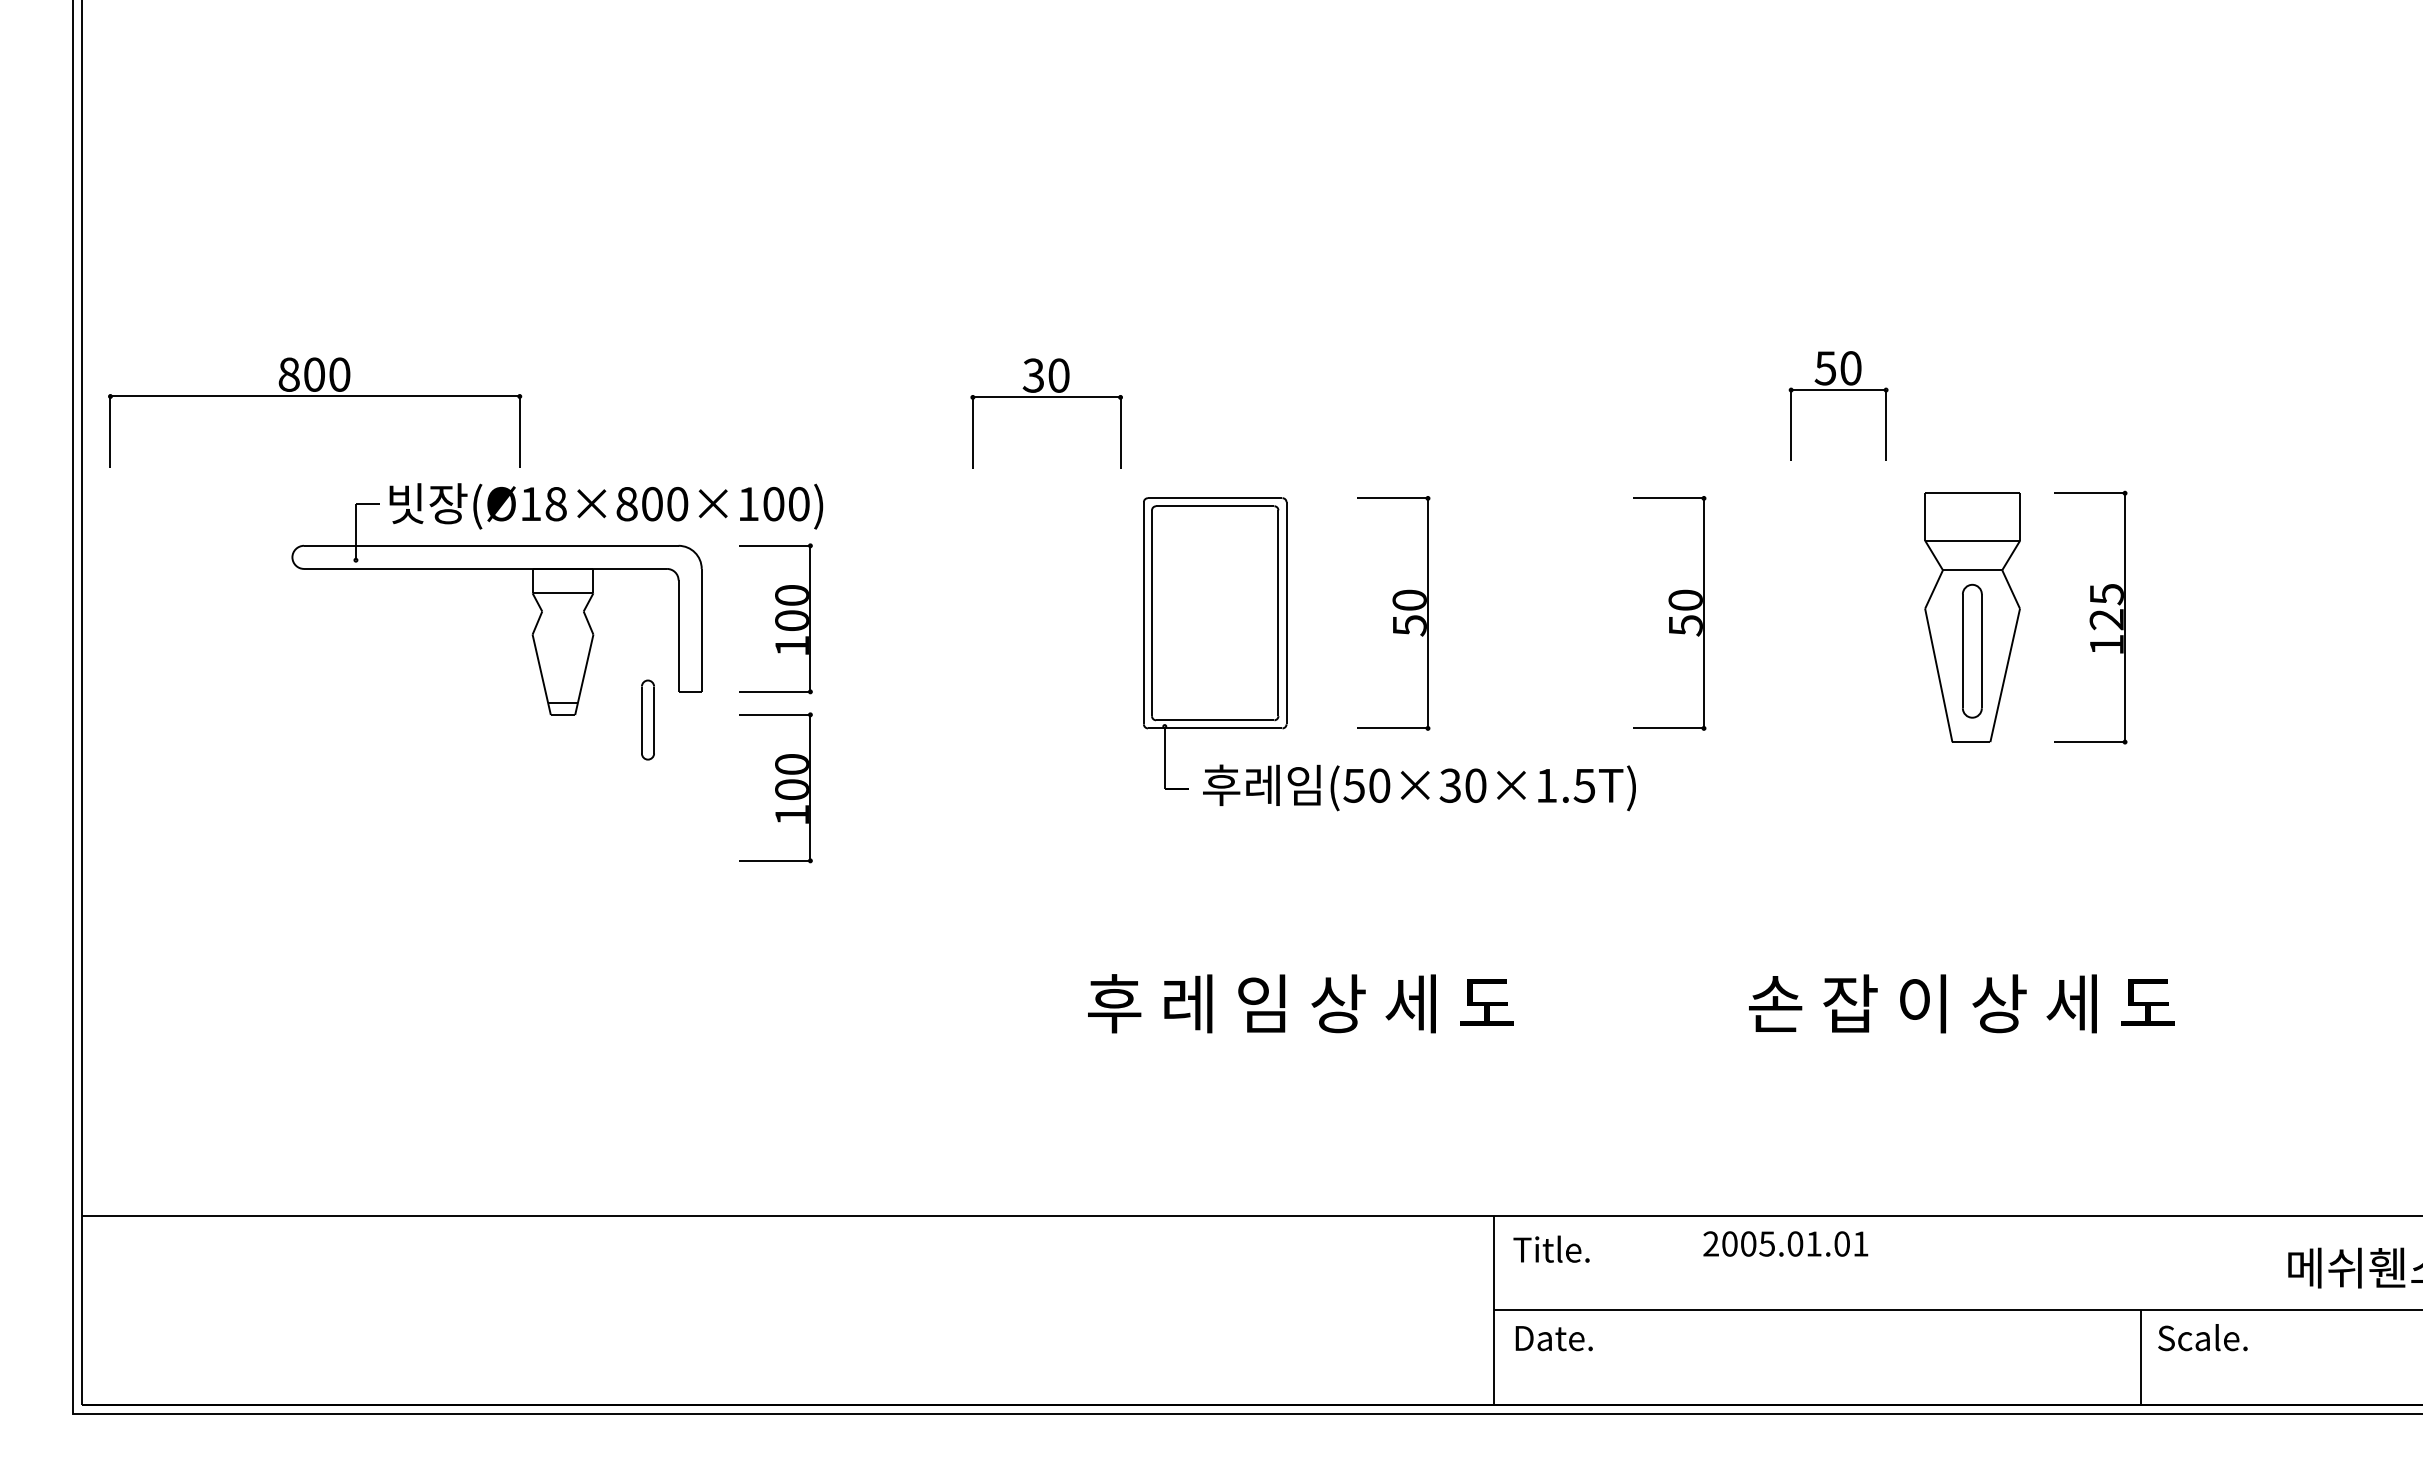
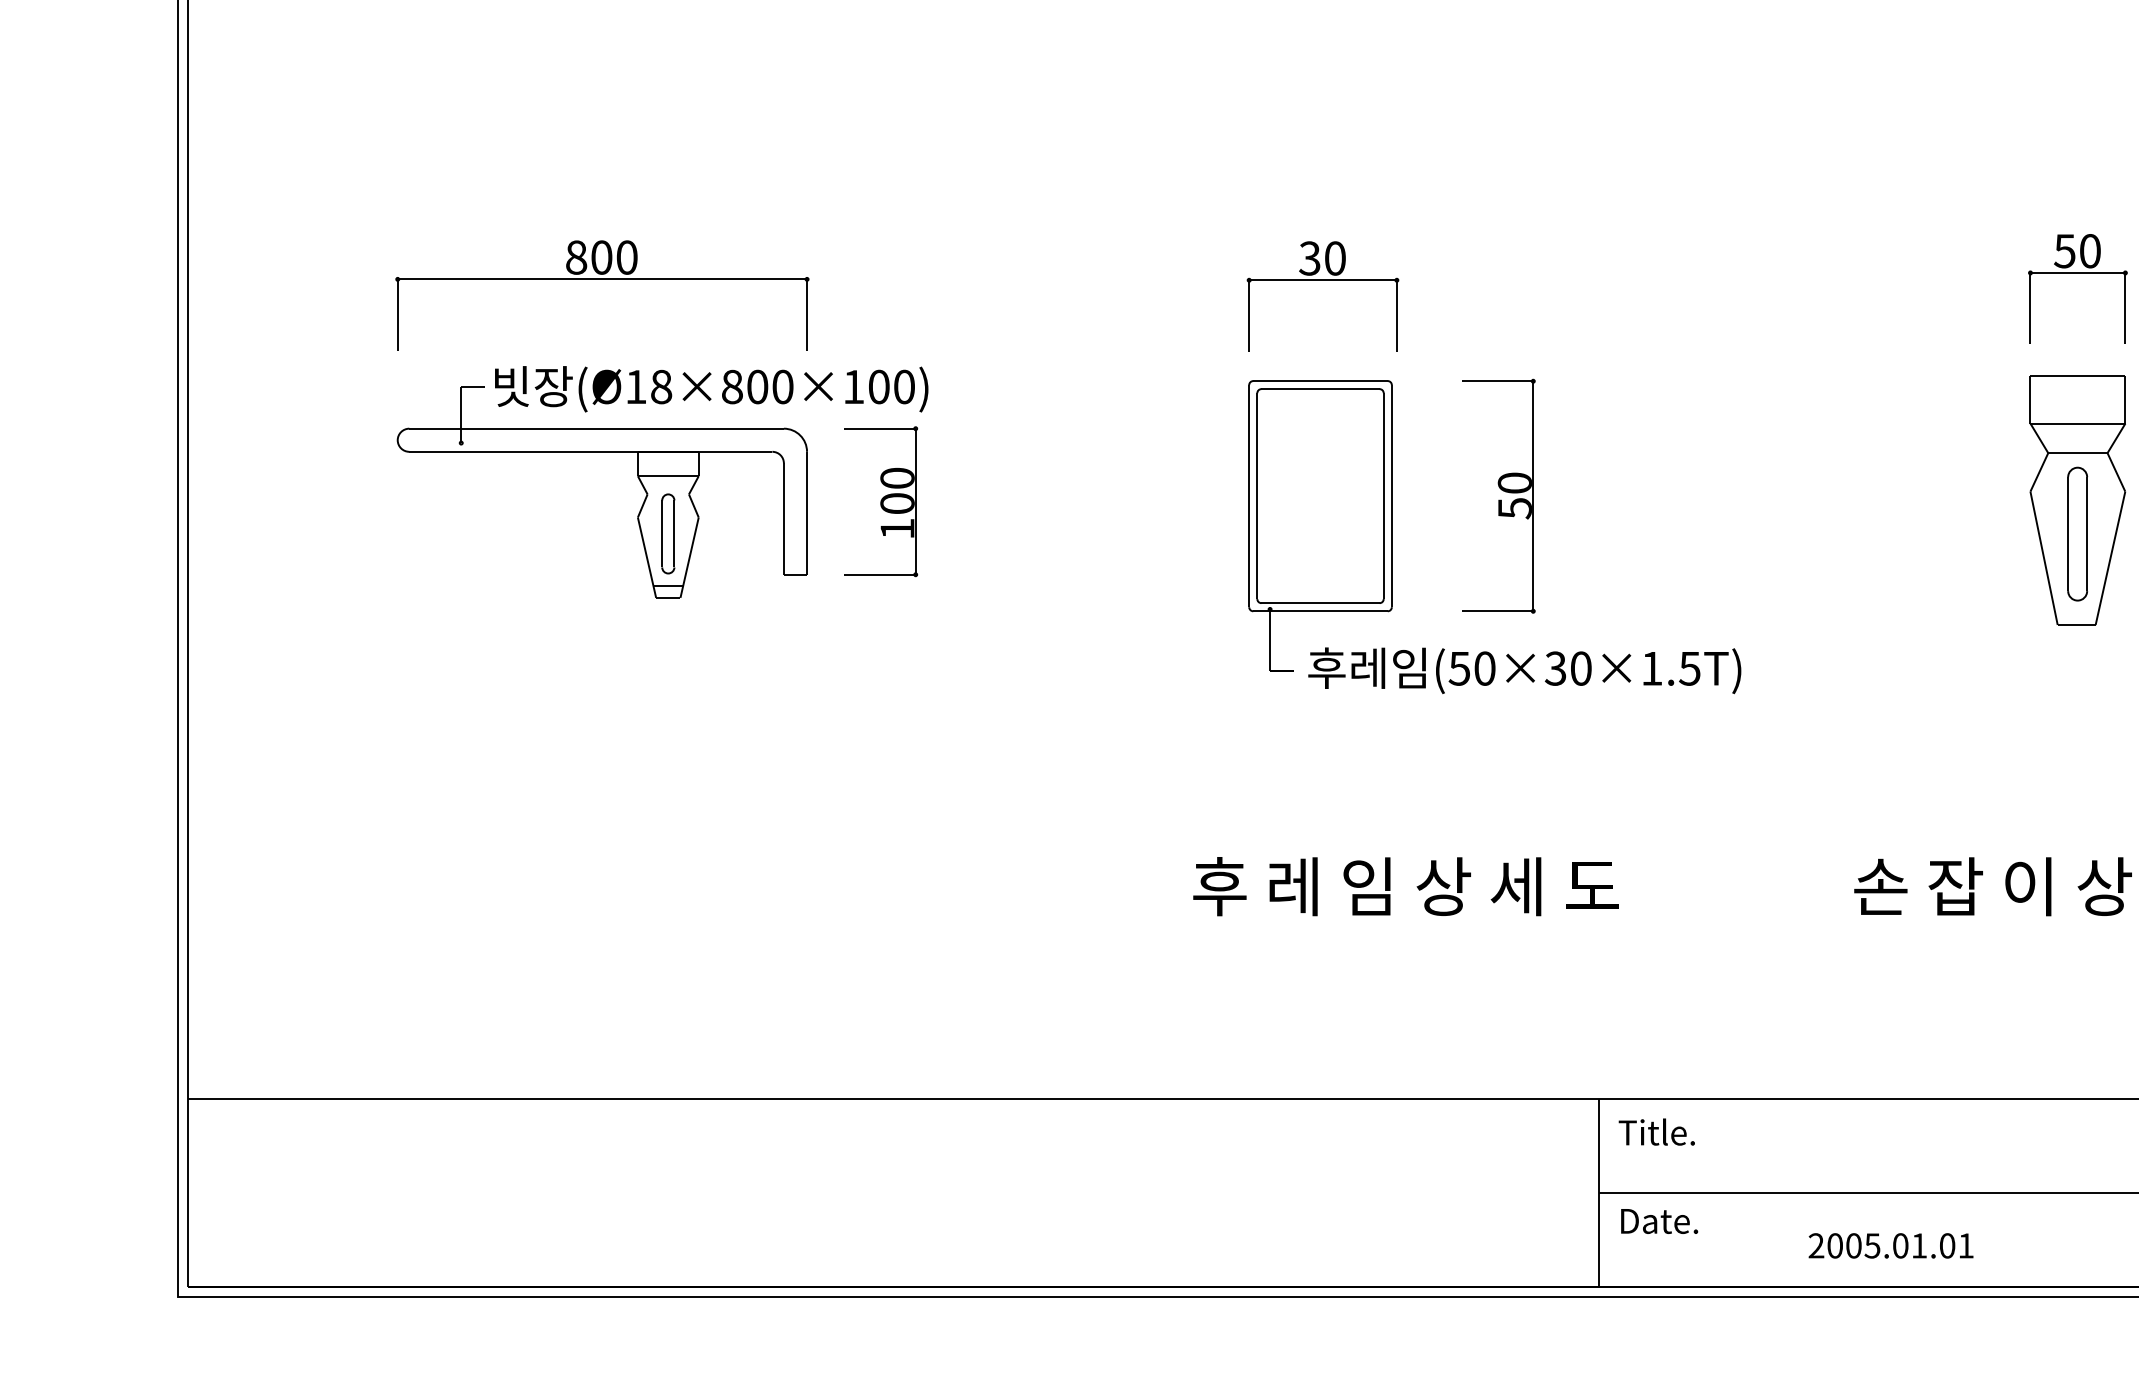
part: (1838, 390) -> (2077, 273), moved
part: (315, 396) -> (602, 279), moved
part: (1046, 397) -> (1322, 280), moved
part: (1669, 613) -> (1774, 496), removed
part: (647, 719) -> (667, 533), moved
part: (775, 787) -> (880, 670), removed
text: (1785, 1243) -> (1890, 1245), moved

